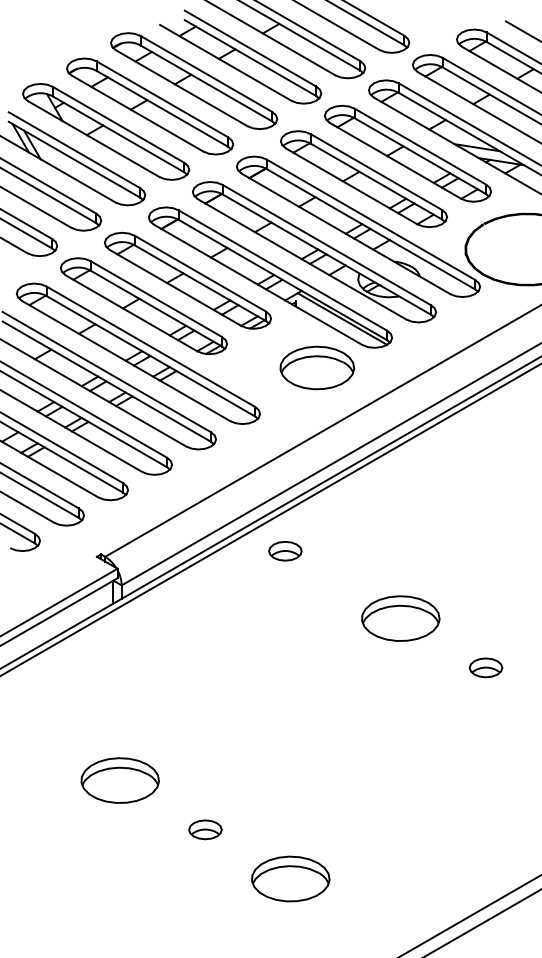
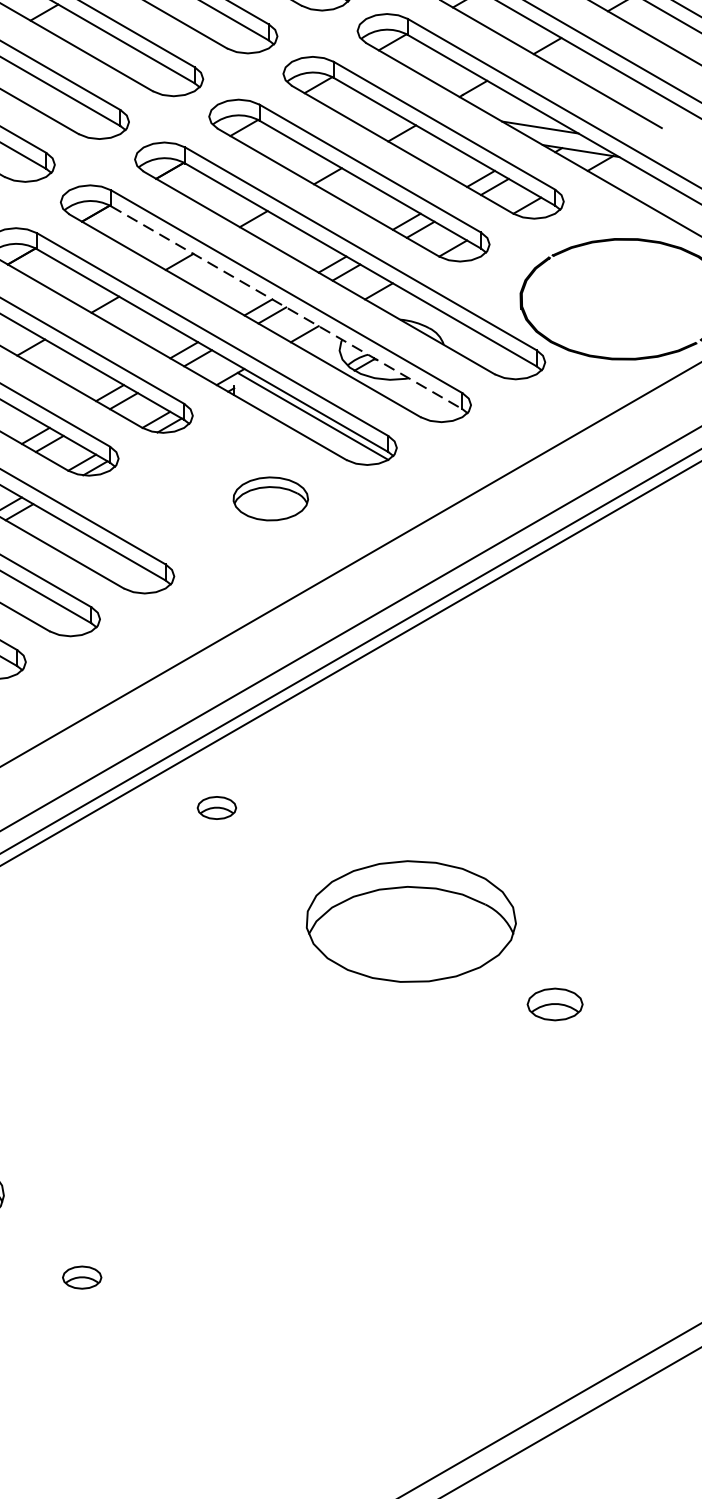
line: (327, 254) -> (287, 307), solid -> dashed
part: (317, 367) -> (271, 498), size x0.6
part: (285, 551) -> (217, 808), size x0.7
part: (400, 618) -> (410, 921), size x1.6
part: (205, 829) -> (82, 1276), size x0.7
part: (290, 878) -> (225, 1359), removed

